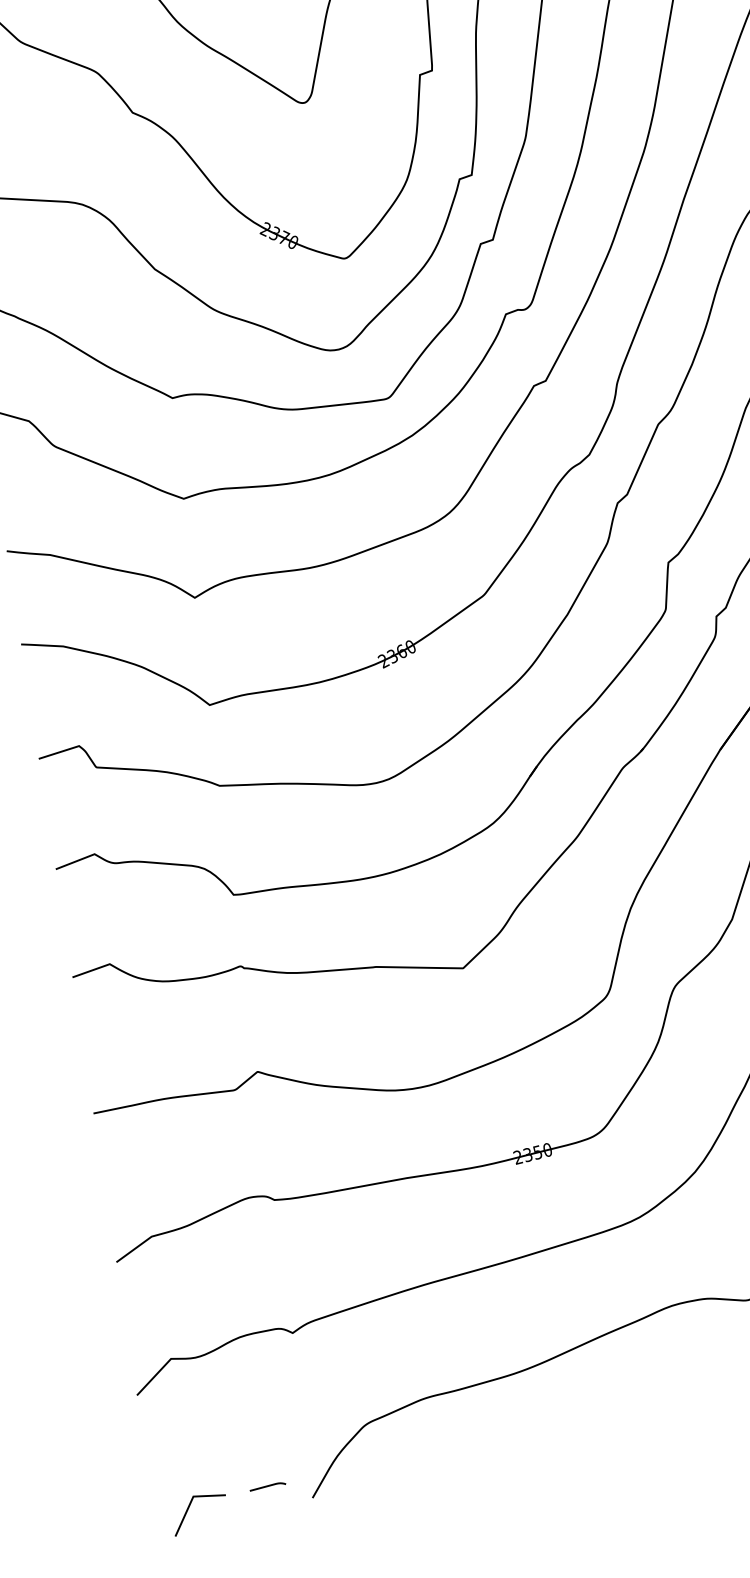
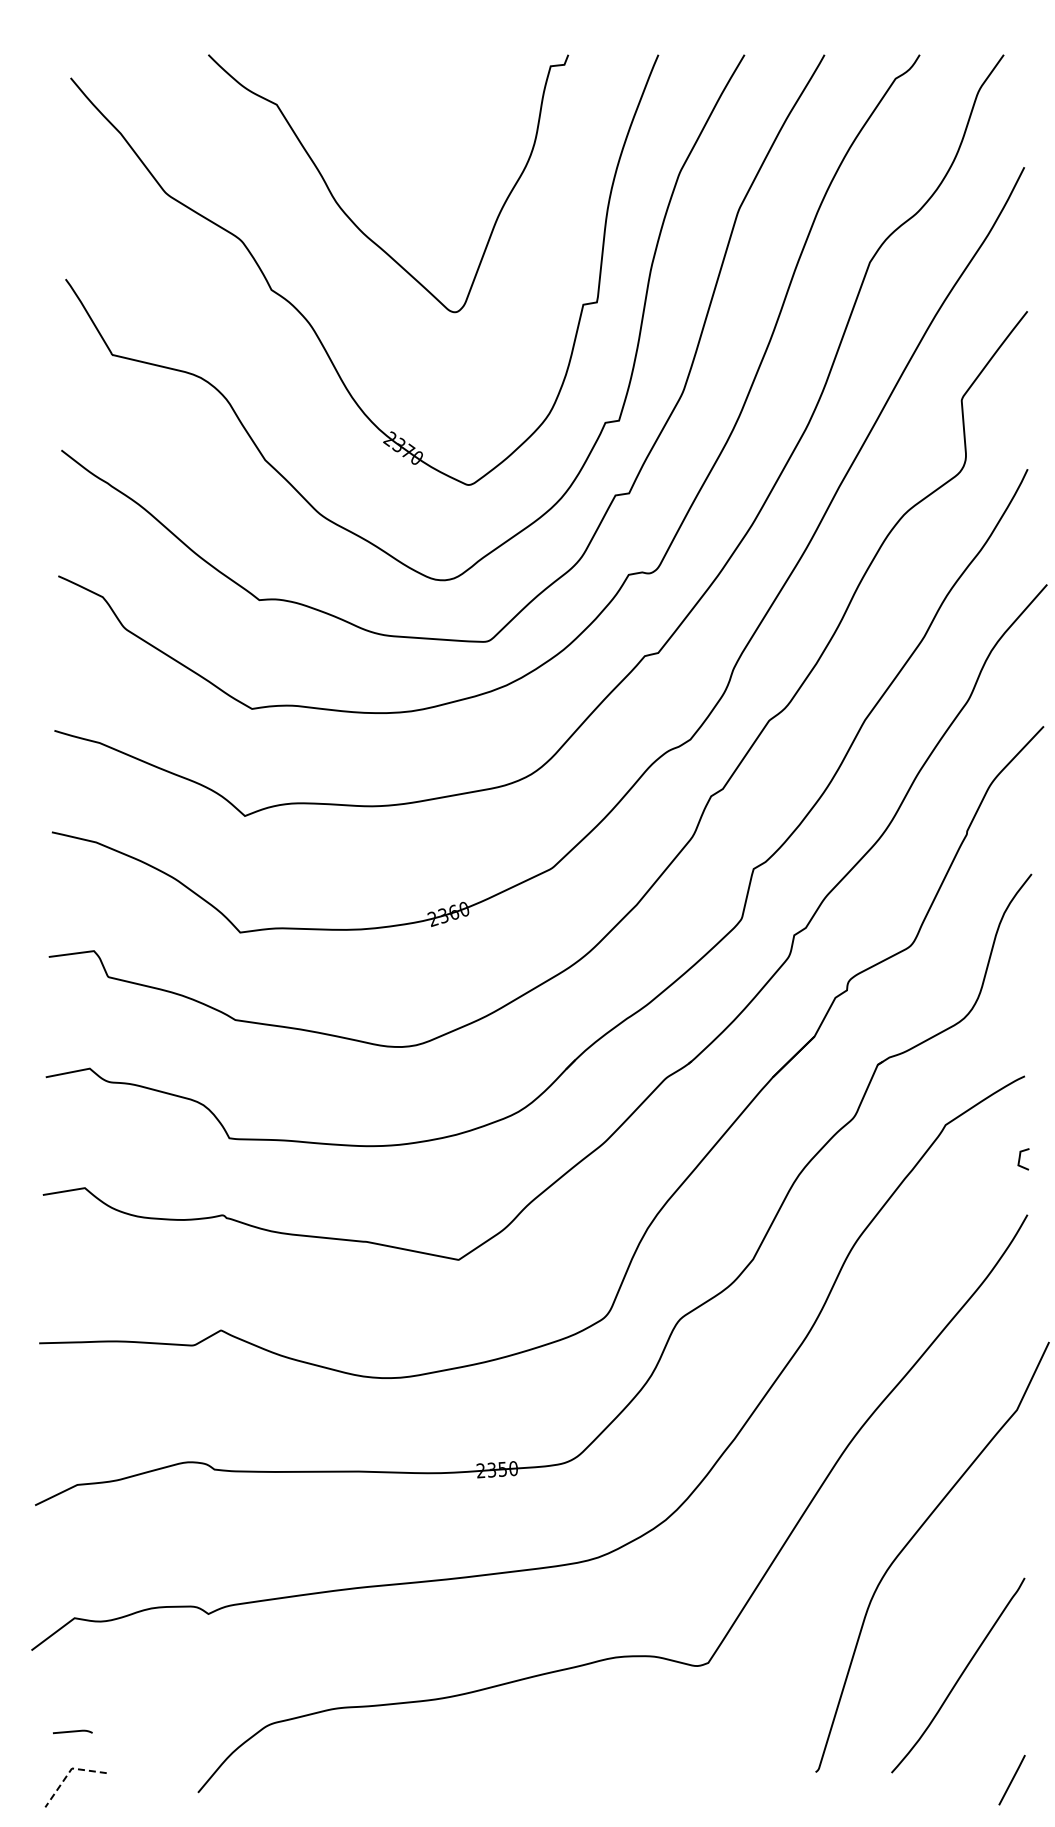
curve: (267, 1486) -> (72, 1731), moved
line: (191, 1501) -> (68, 1773), solid -> dashed

